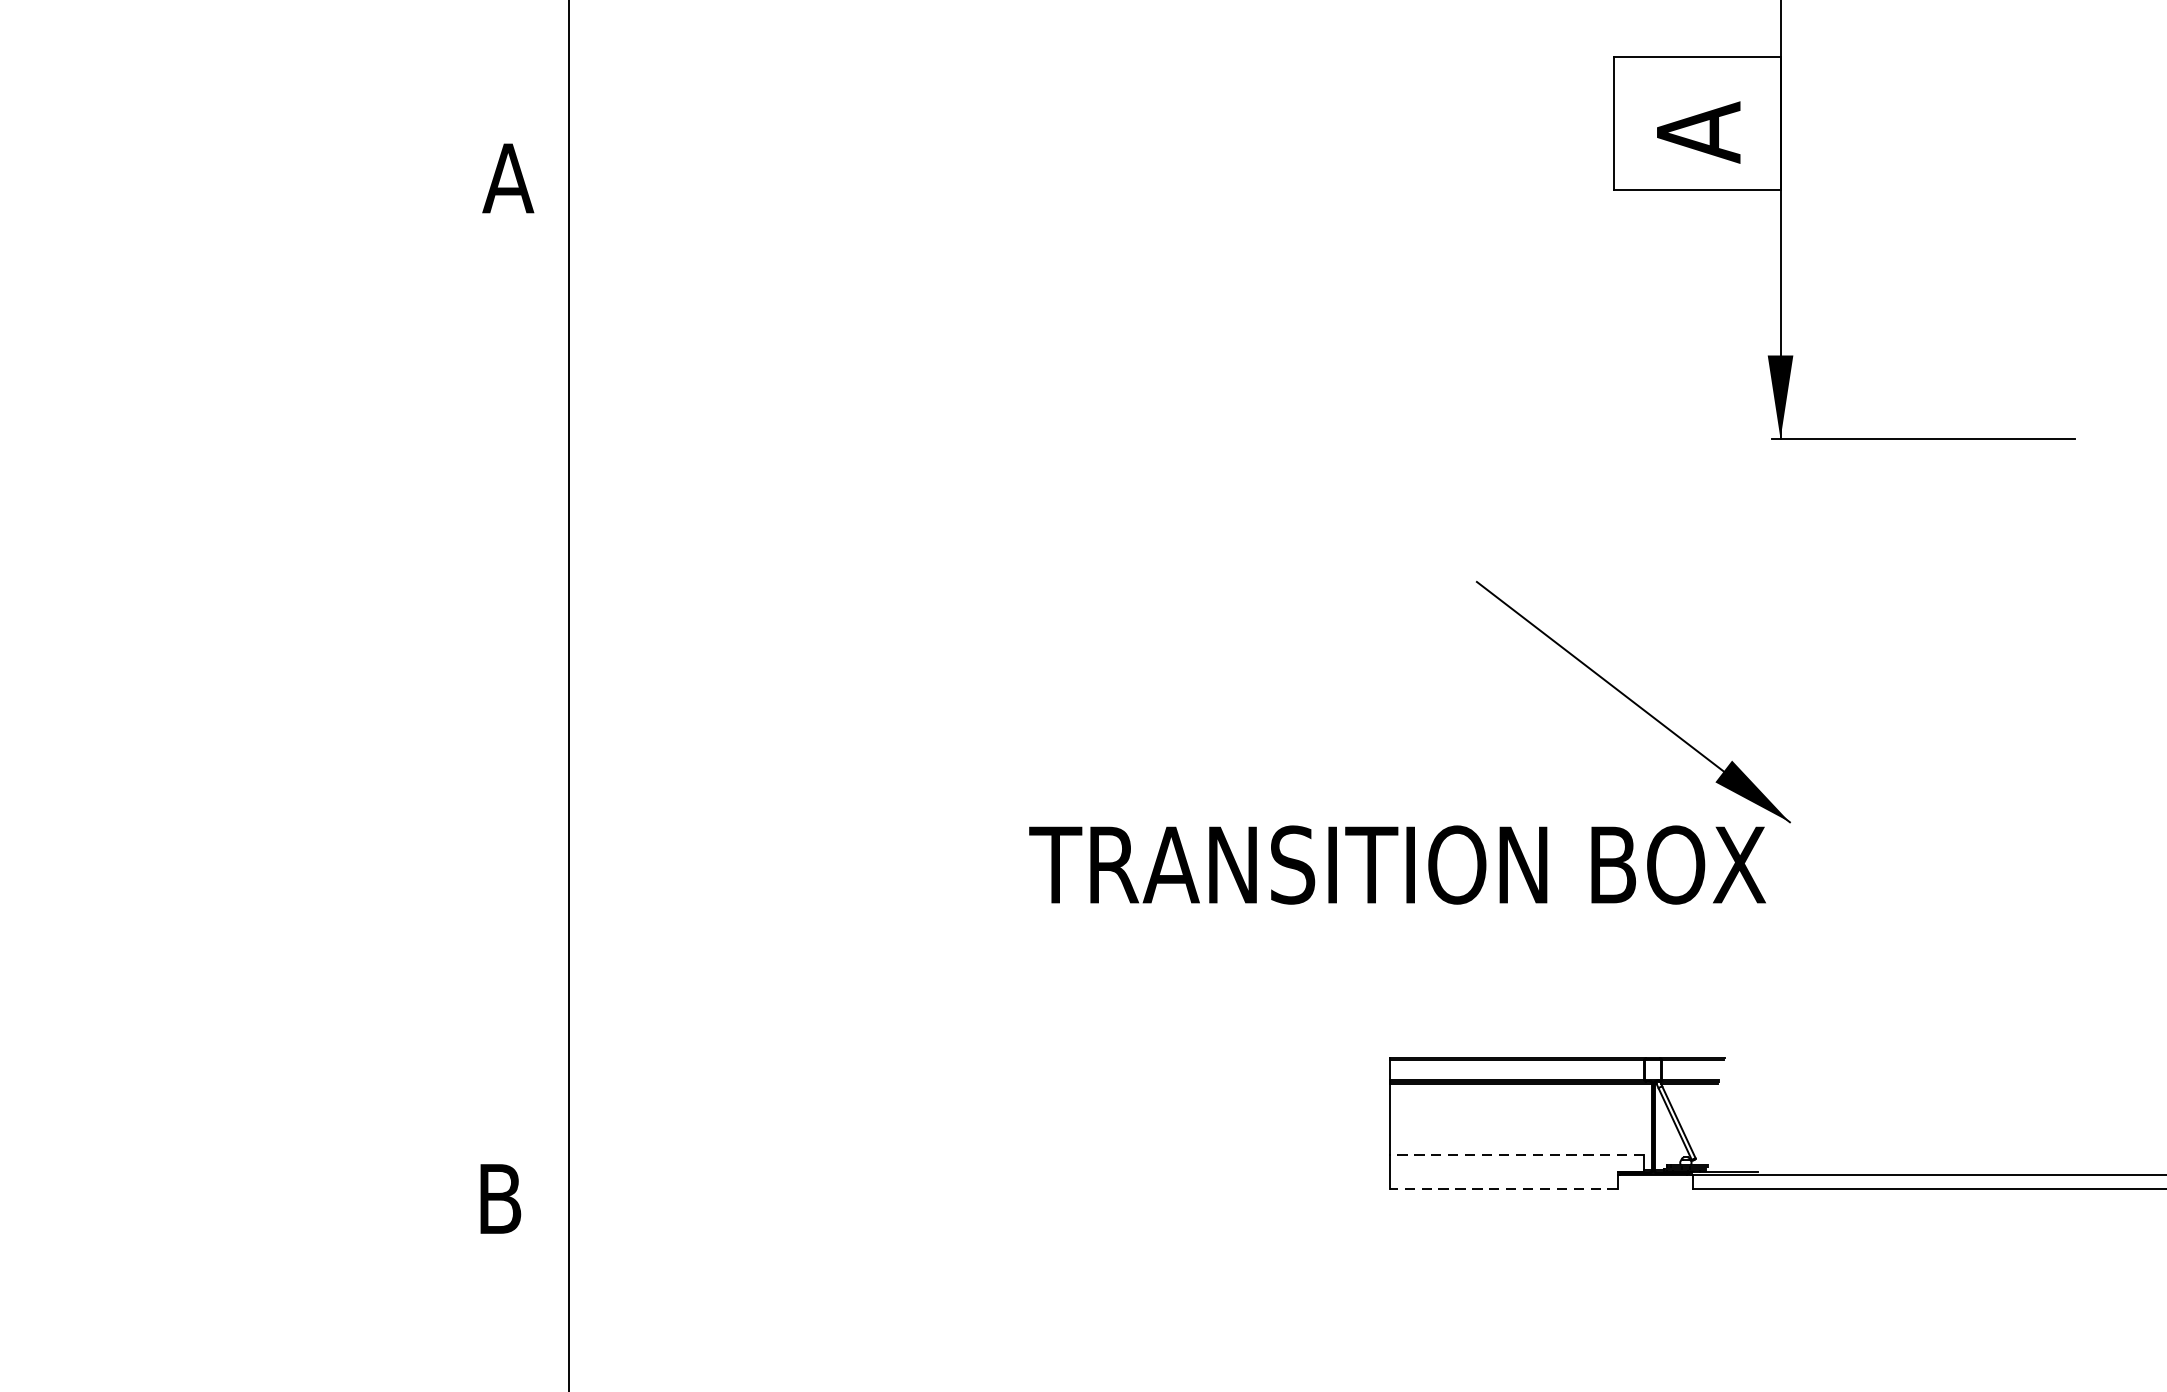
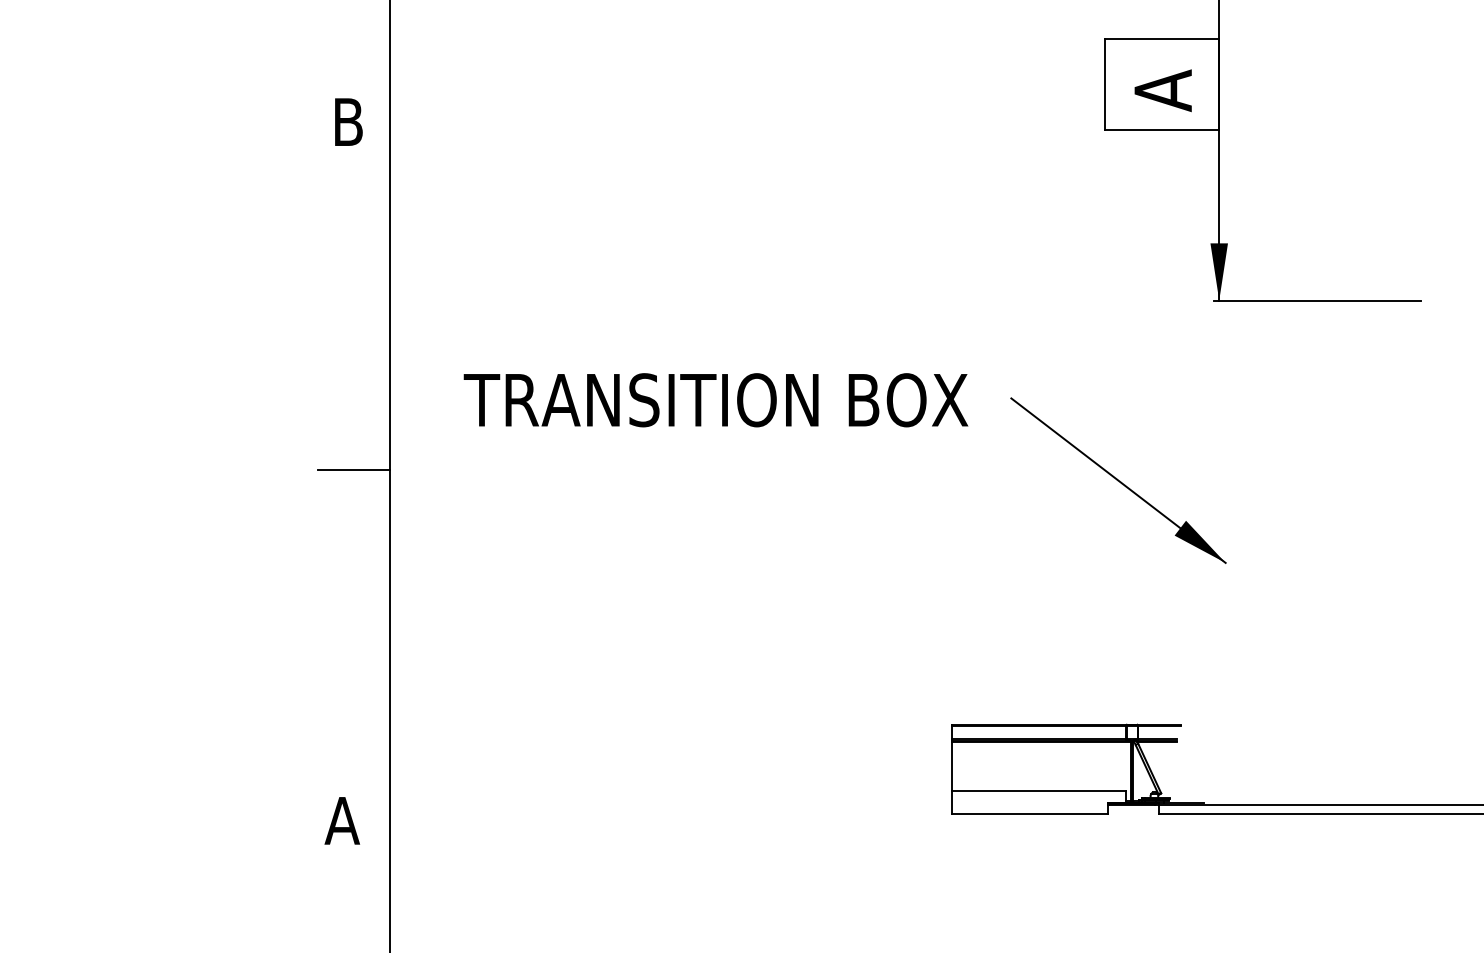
text: (507, 177) -> (347, 121), A -> B
line: (516, 685) -> (353, 469), added
text: (1396, 865) -> (715, 400), moved
line: (1516, 1156) -> (1038, 791), dashed -> solid
line: (1503, 1188) -> (1029, 813), dashed -> solid
text: (499, 1198) -> (342, 820), B -> A

